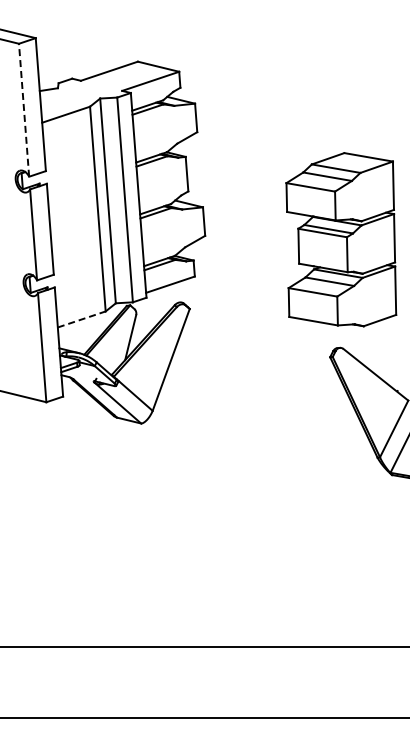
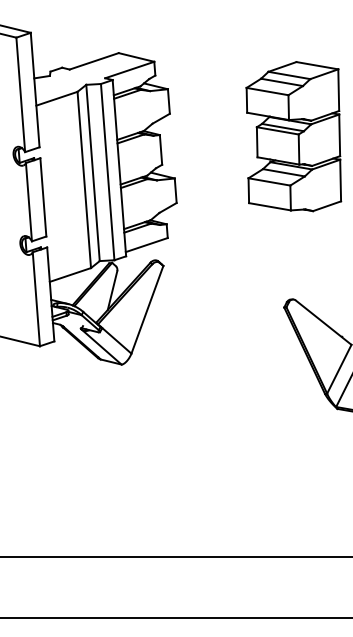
line: (24, 110) -> (21, 95), dashed -> solid
part: (341, 239) -> (293, 136), moved
line: (82, 319) -> (71, 275), dashed -> solid

